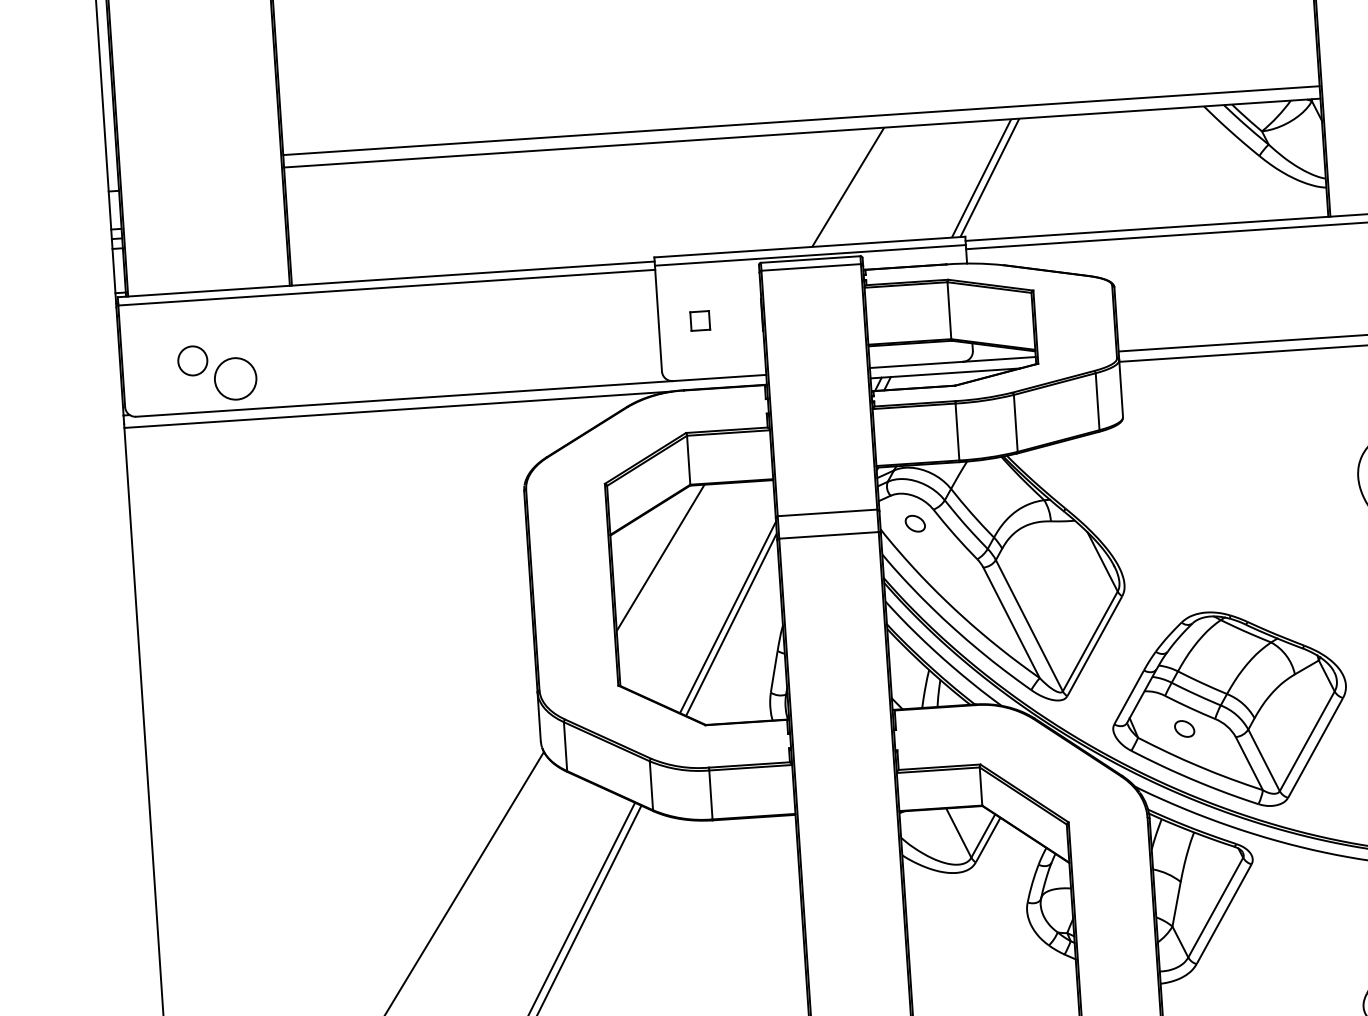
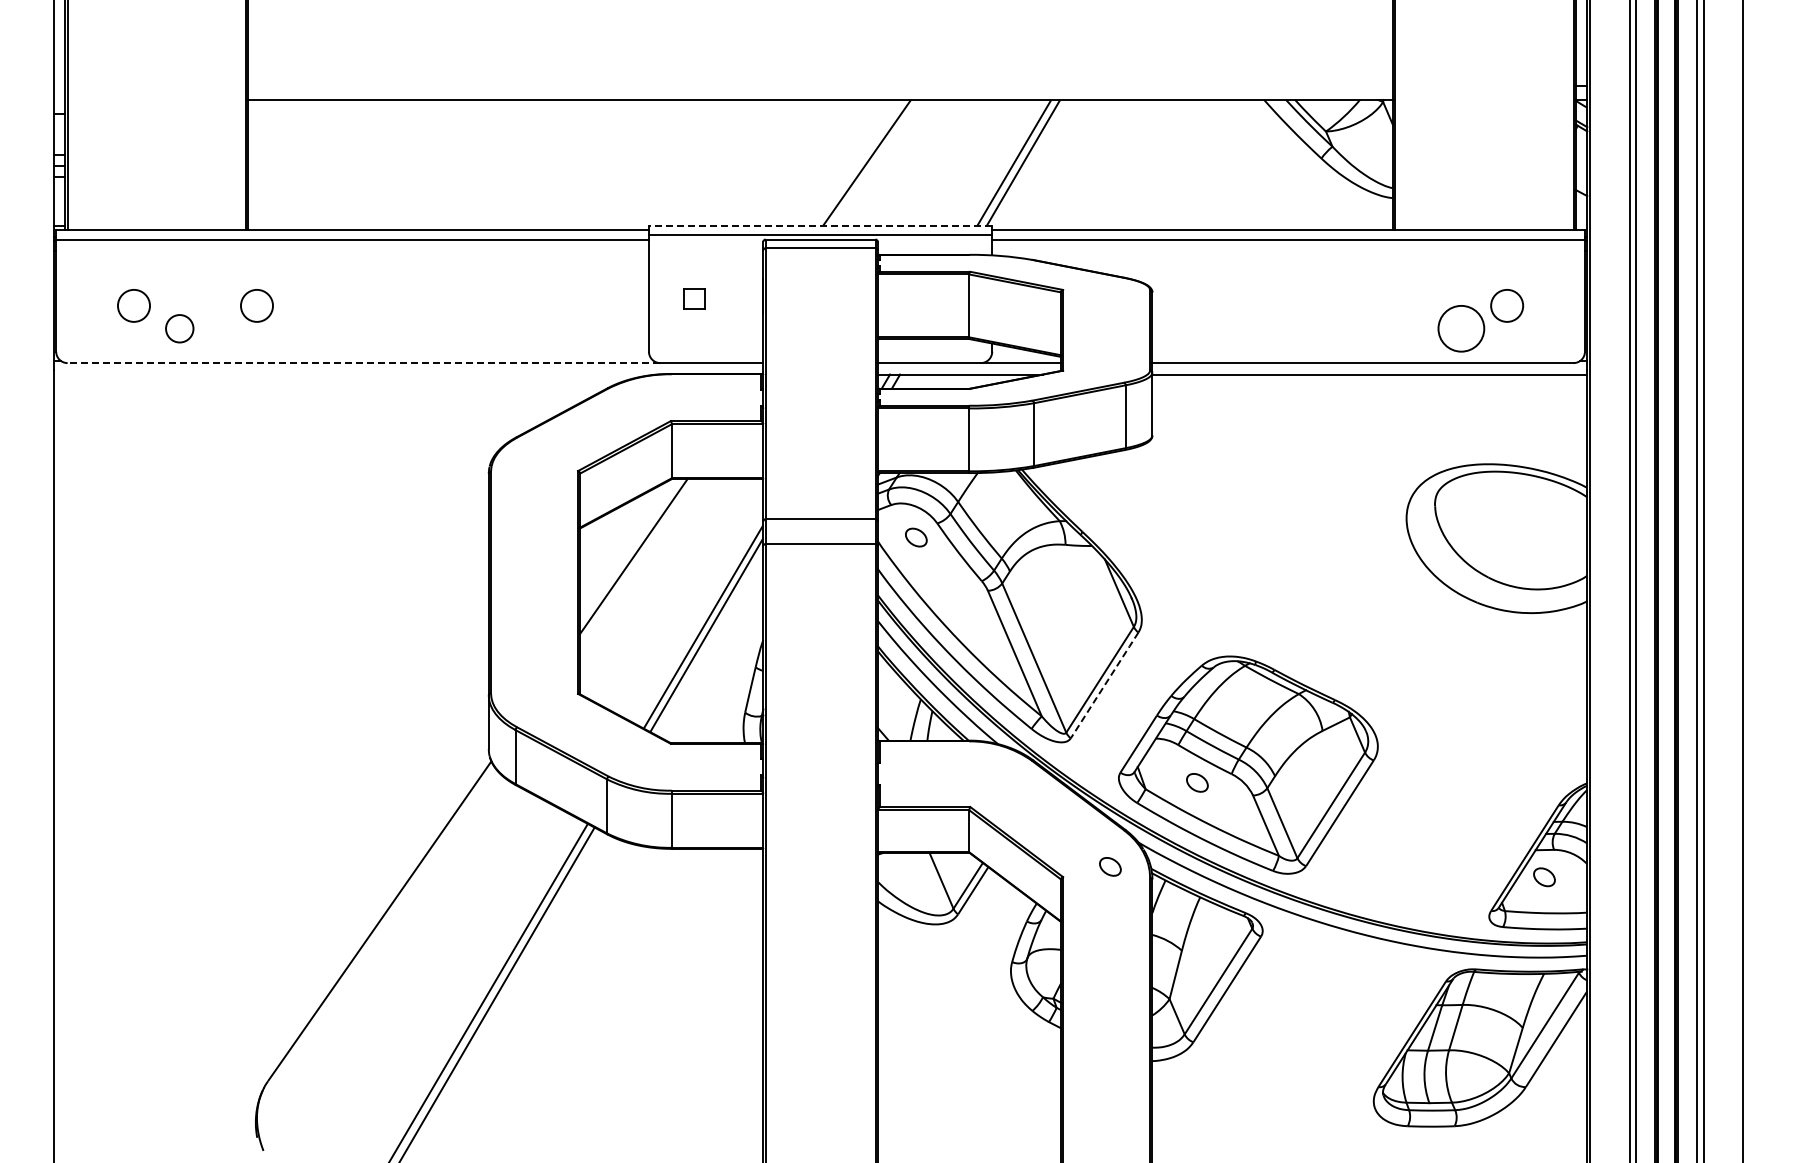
line: (801, 120) -> (820, 86), removed
line: (809, 246) -> (820, 225), solid -> dashed
circle: (303, 353) -> (256, 305), added
circle: (235, 378) -> (179, 328), size x0.6
line: (404, 399) -> (363, 363), solid -> dashed
line: (397, 409) -> (355, 374), removed
line: (1094, 646) -> (1104, 685), solid -> dashed
part: (1110, 809) -> (1110, 866), added

